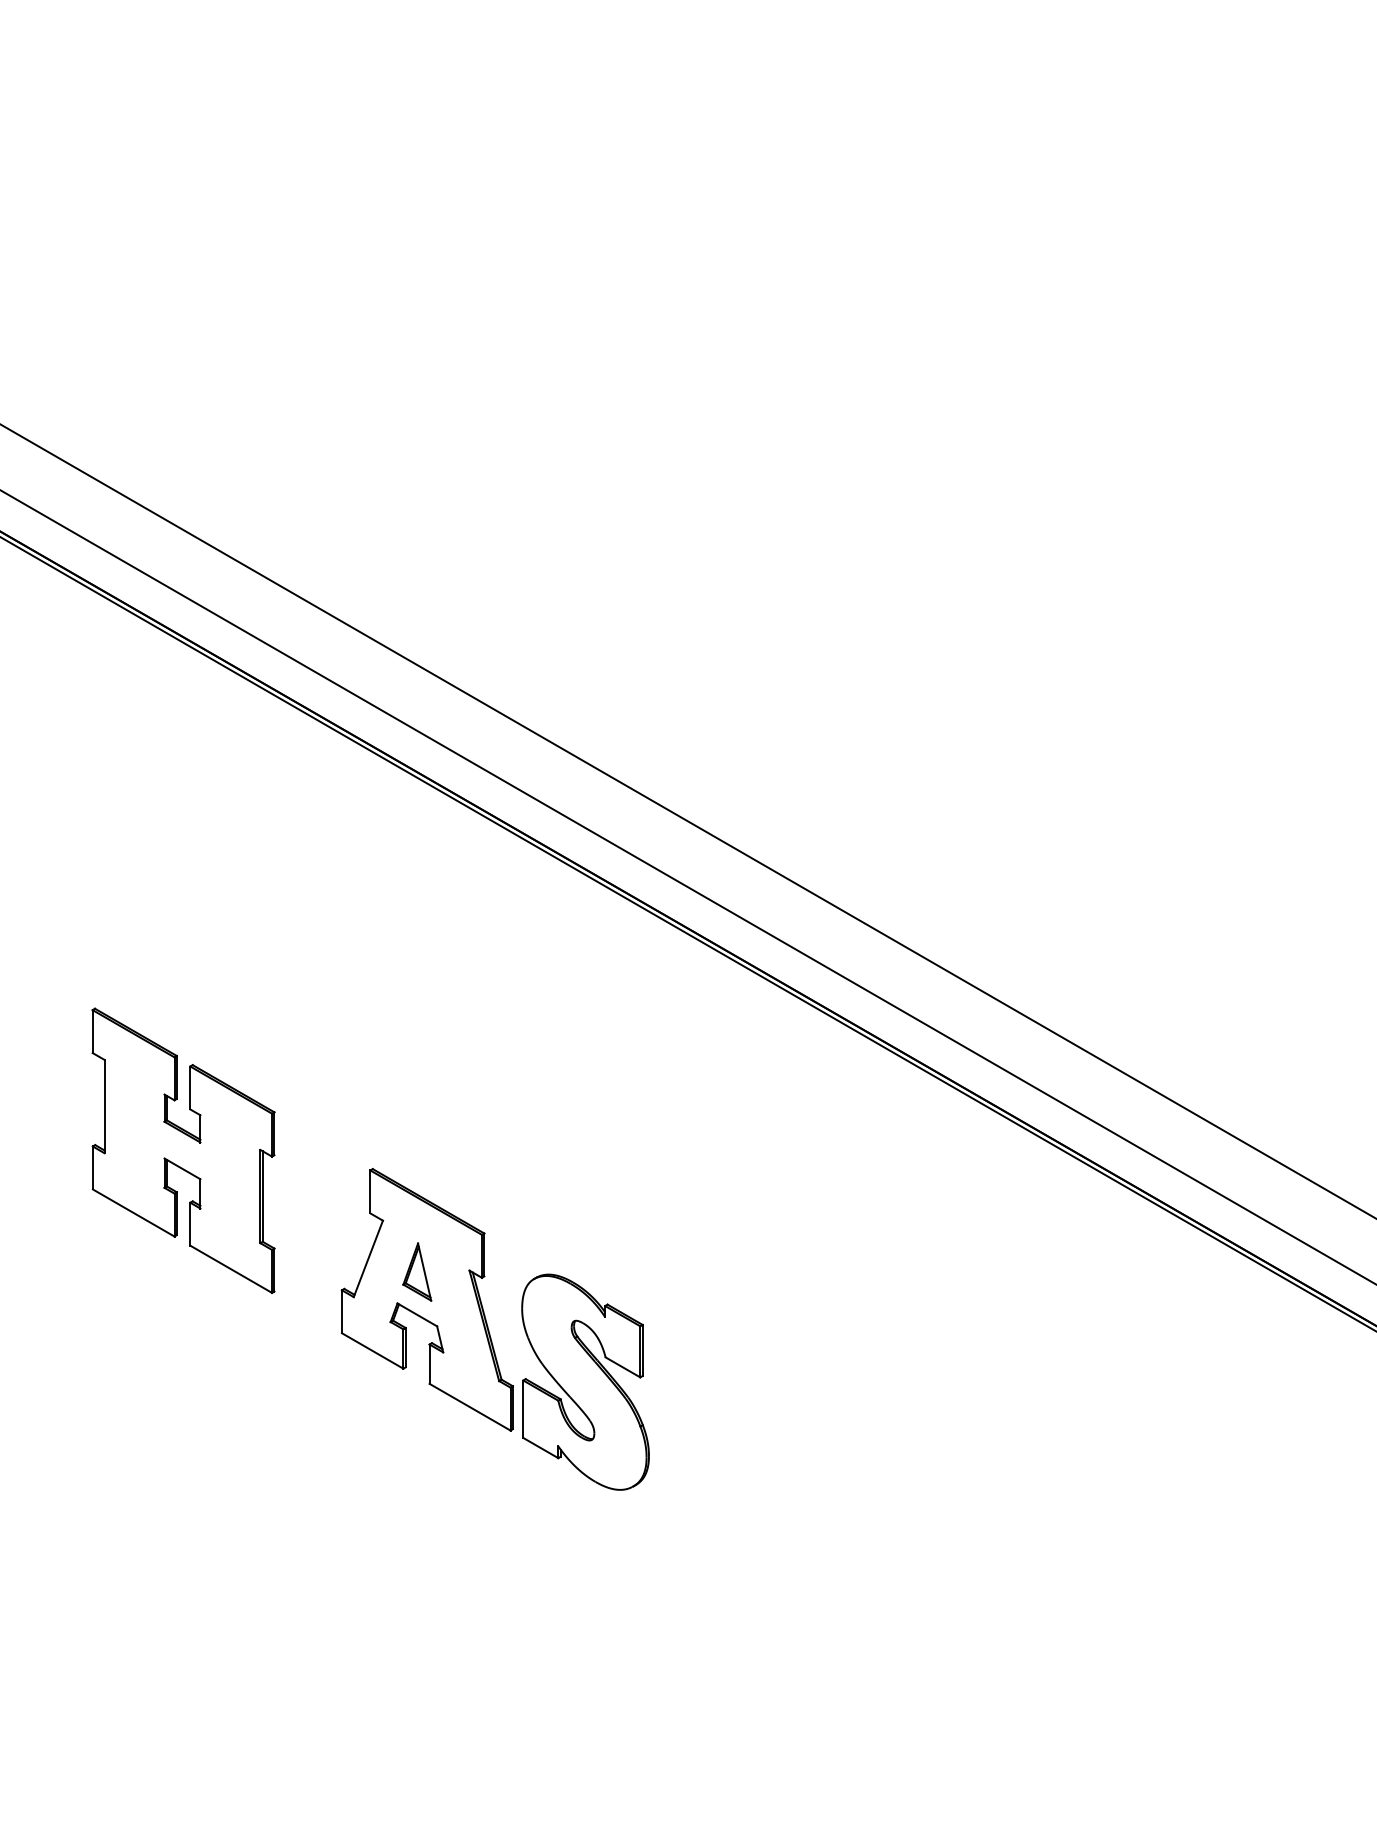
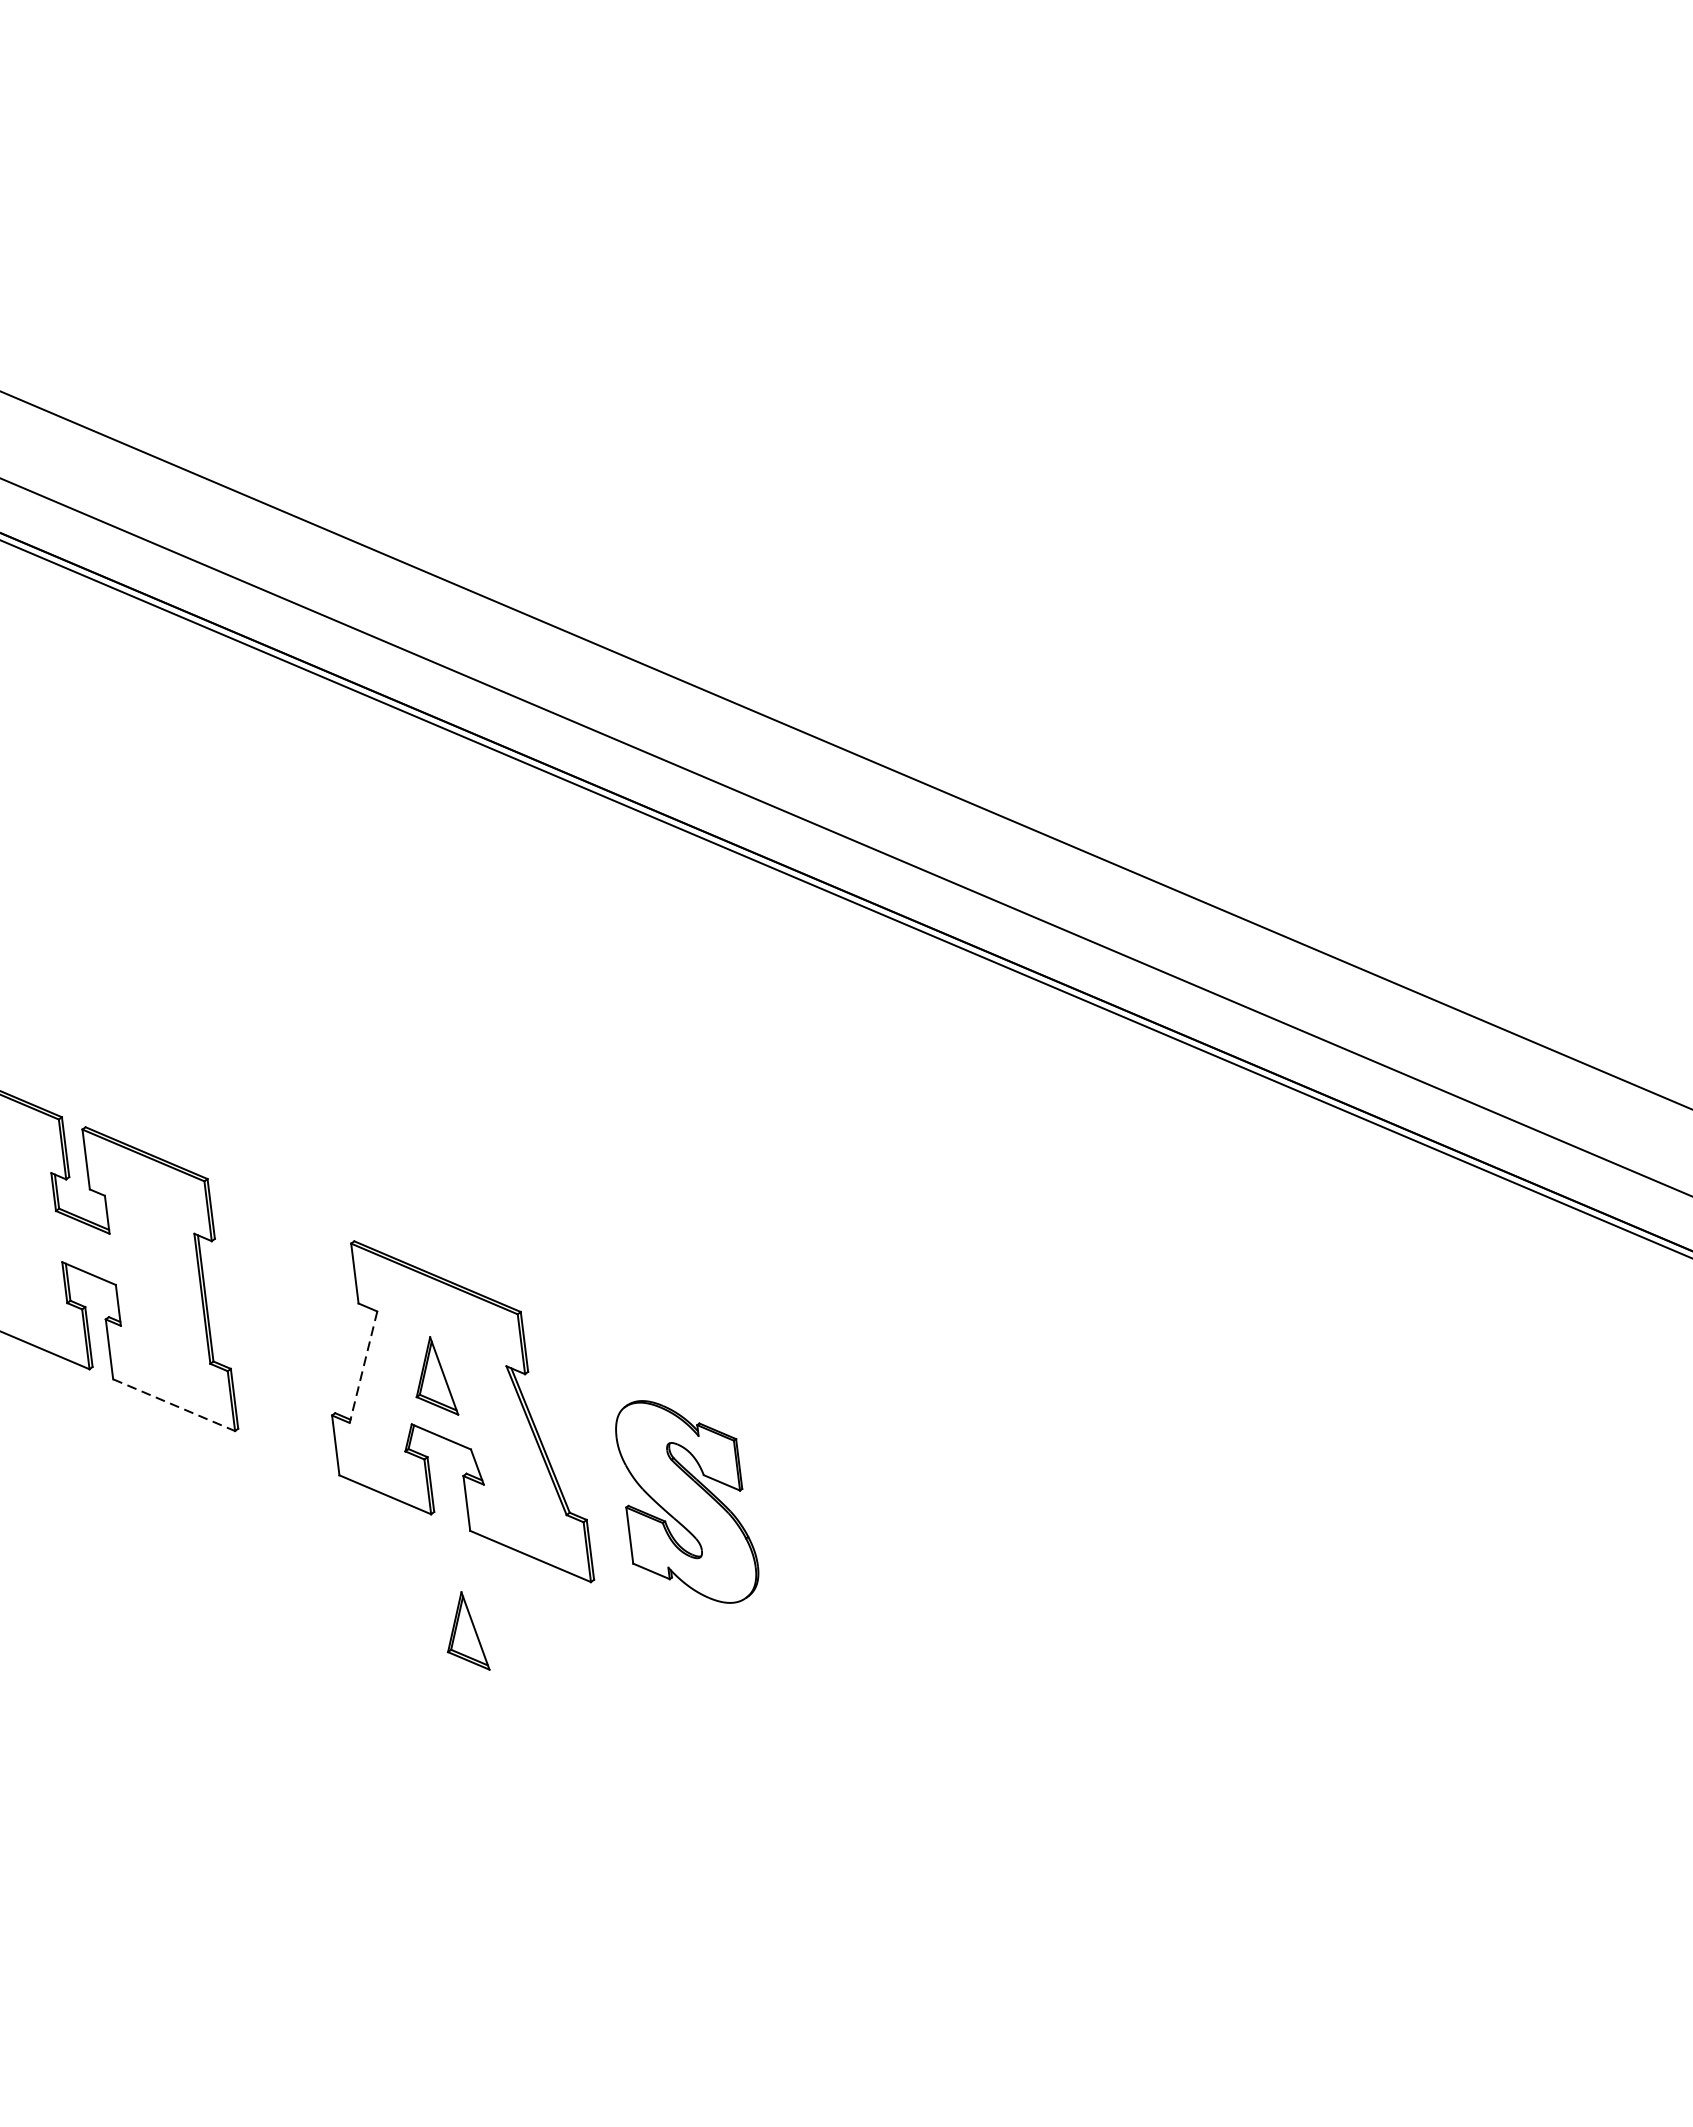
line: (368, 1258) -> (363, 1366), solid -> dashed
line: (231, 1269) -> (174, 1405), solid -> dashed
part: (585, 1381) -> (687, 1500), size x0.7
part: (417, 1454) -> (465, 1631), added

